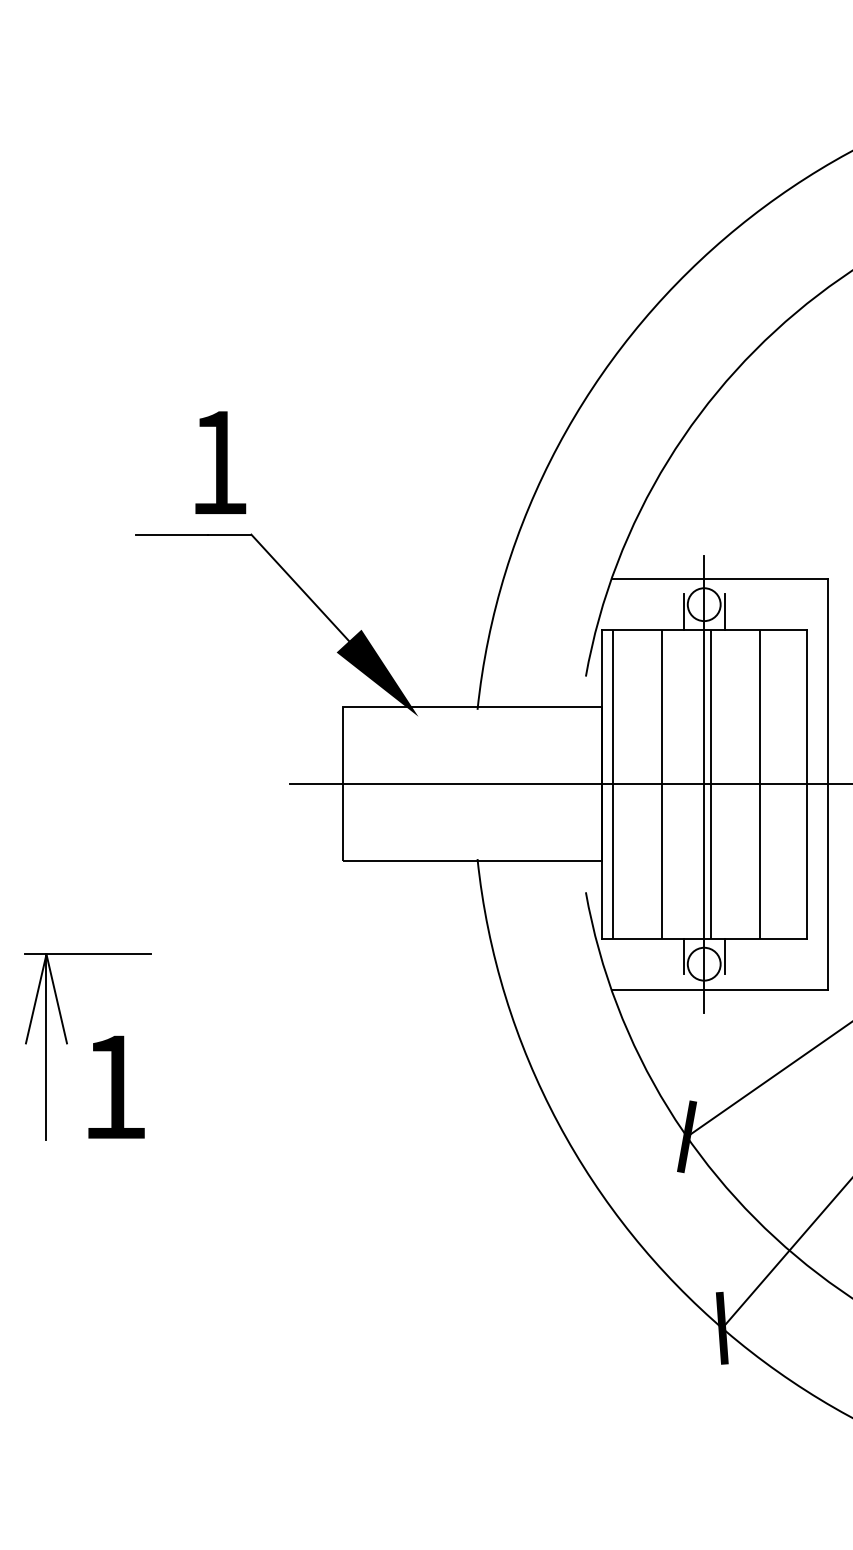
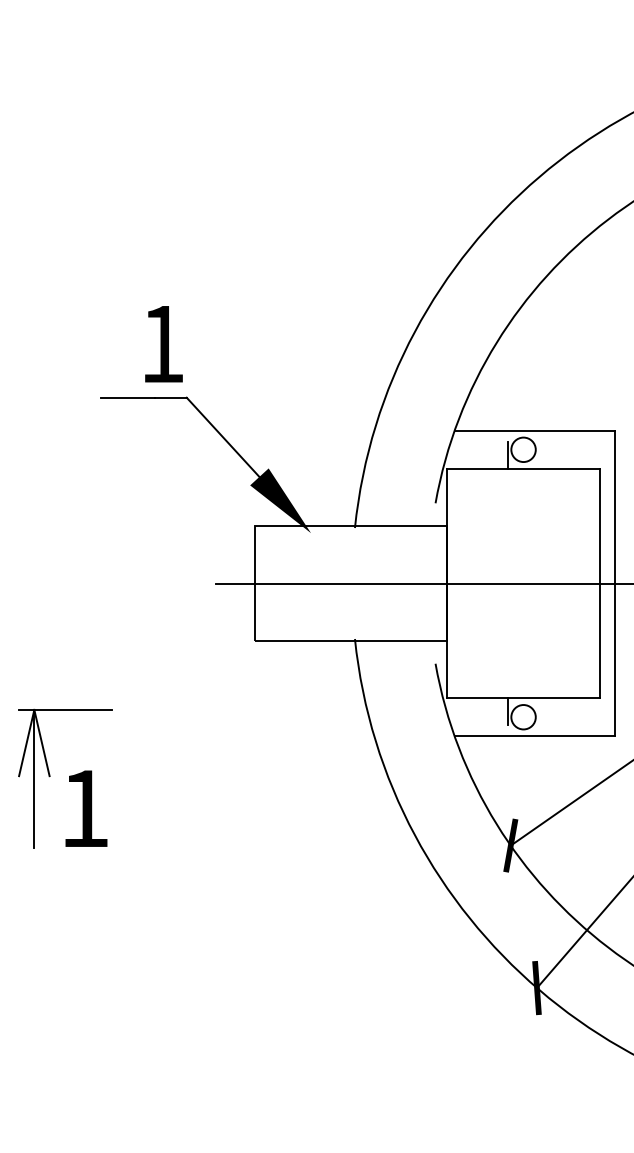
line: (724, 612) -> (538, 455), removed
hatch: (686, 784) -> (510, 583), removed
line: (704, 784) -> (523, 583), removed
line: (724, 956) -> (538, 711), removed

